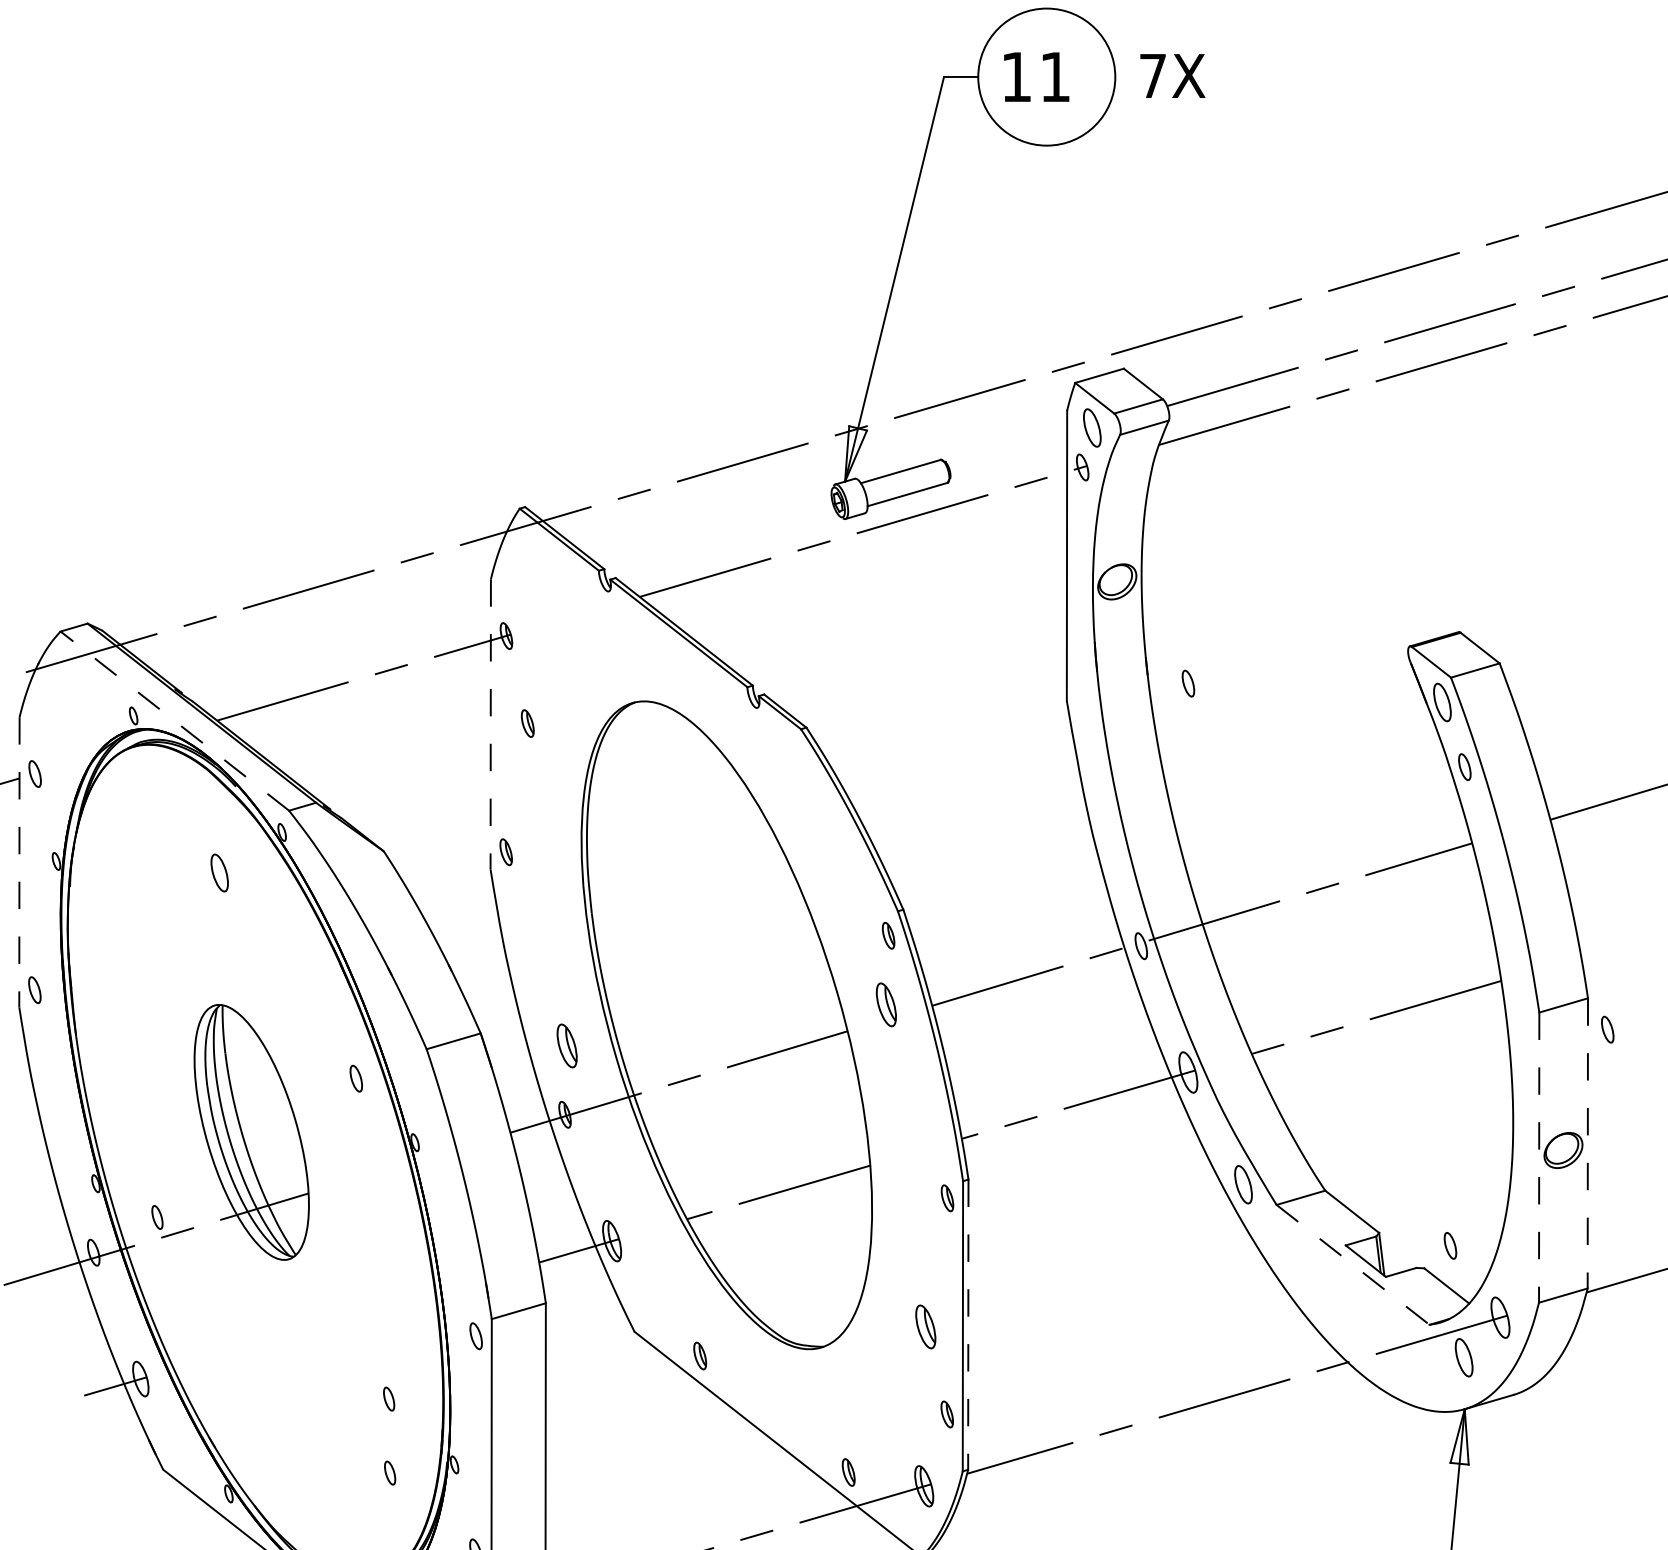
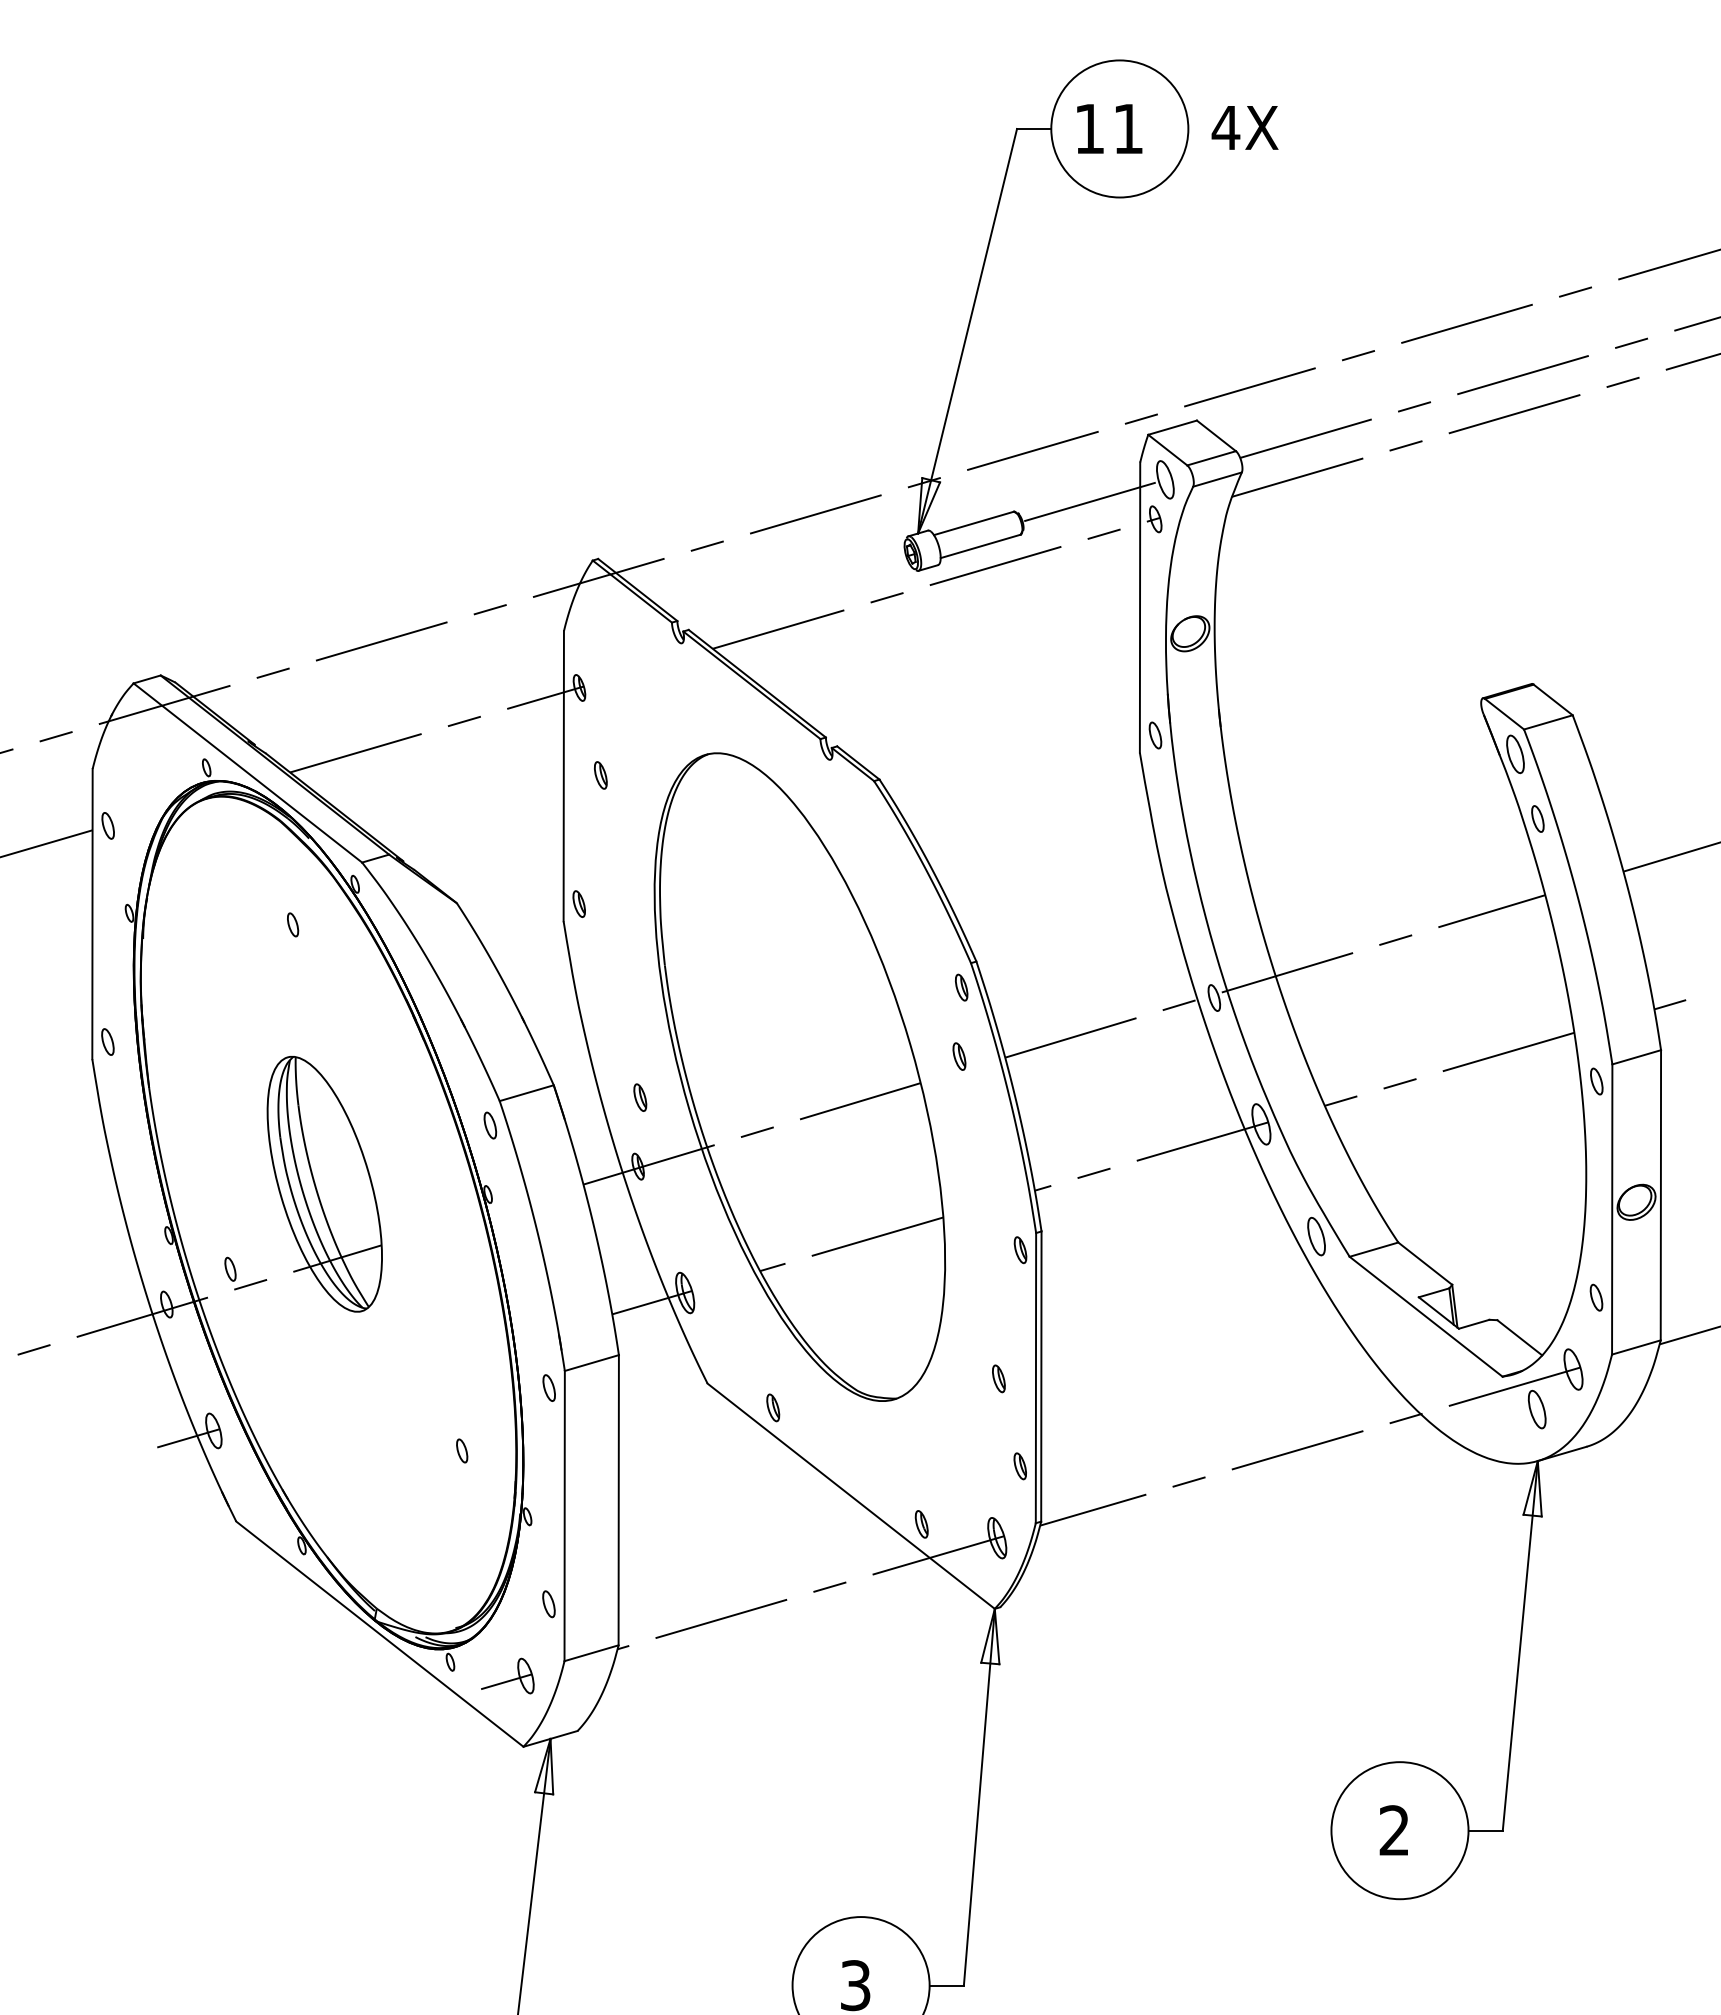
text: (1152, 75) -> (1225, 127), 7X -> 4X
line: (1024, 447) -> (1097, 499), added
part: (1188, 683) -> (1155, 735), moved
line: (174, 720) -> (247, 772), dashed -> solid
line: (490, 724) -> (563, 776), dashed -> solid
line: (19, 862) -> (92, 914), dashed -> solid
part: (220, 872) -> (293, 924), size x0.62
line: (1597, 952) -> (1670, 1004), added
part: (886, 1004) -> (959, 1056), size x0.62
part: (1607, 1029) -> (1596, 1081), moved
part: (567, 1045) -> (640, 1097), size x0.62
part: (356, 1078) -> (490, 1125), moved
line: (1587, 1143) -> (1660, 1195), dashed -> solid
line: (1539, 1157) -> (1612, 1209), dashed -> solid
part: (1450, 1245) -> (1596, 1297), moved
line: (1353, 1265) -> (1426, 1317), dashed -> solid
line: (968, 1325) -> (1041, 1377), dashed -> solid
part: (925, 1326) -> (998, 1378), size x0.62
part: (390, 1472) -> (463, 1524), removed

